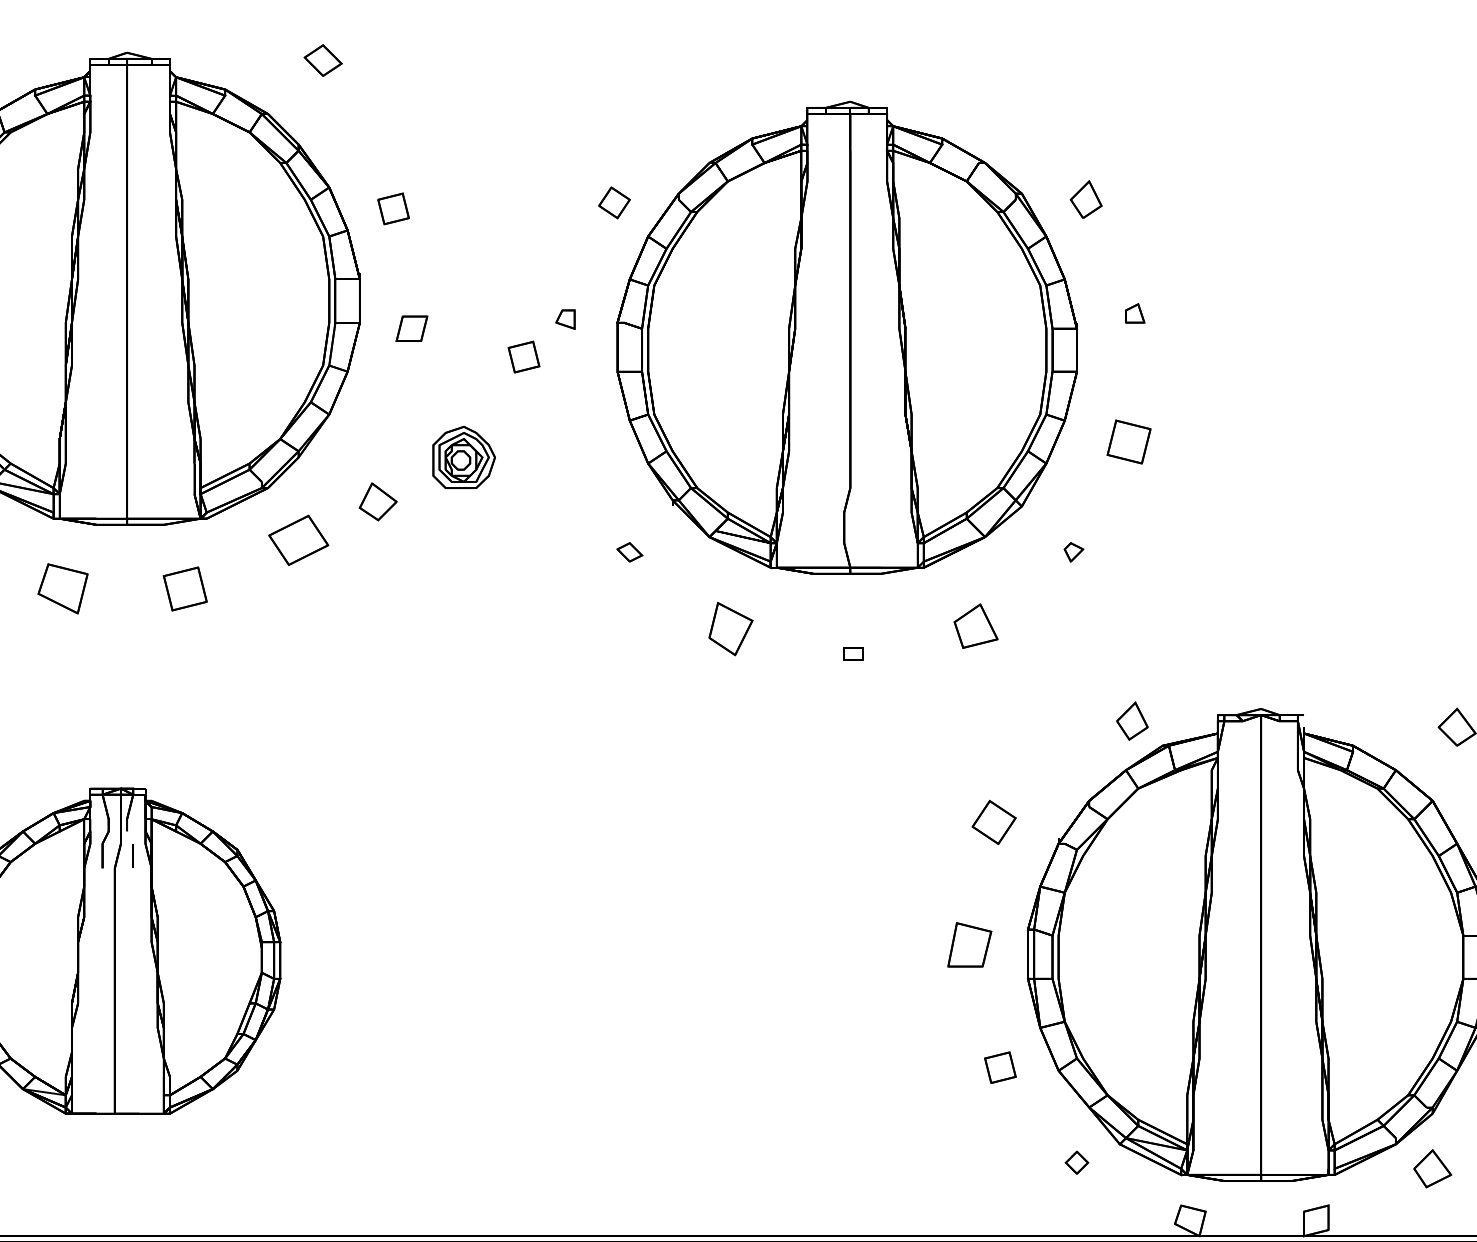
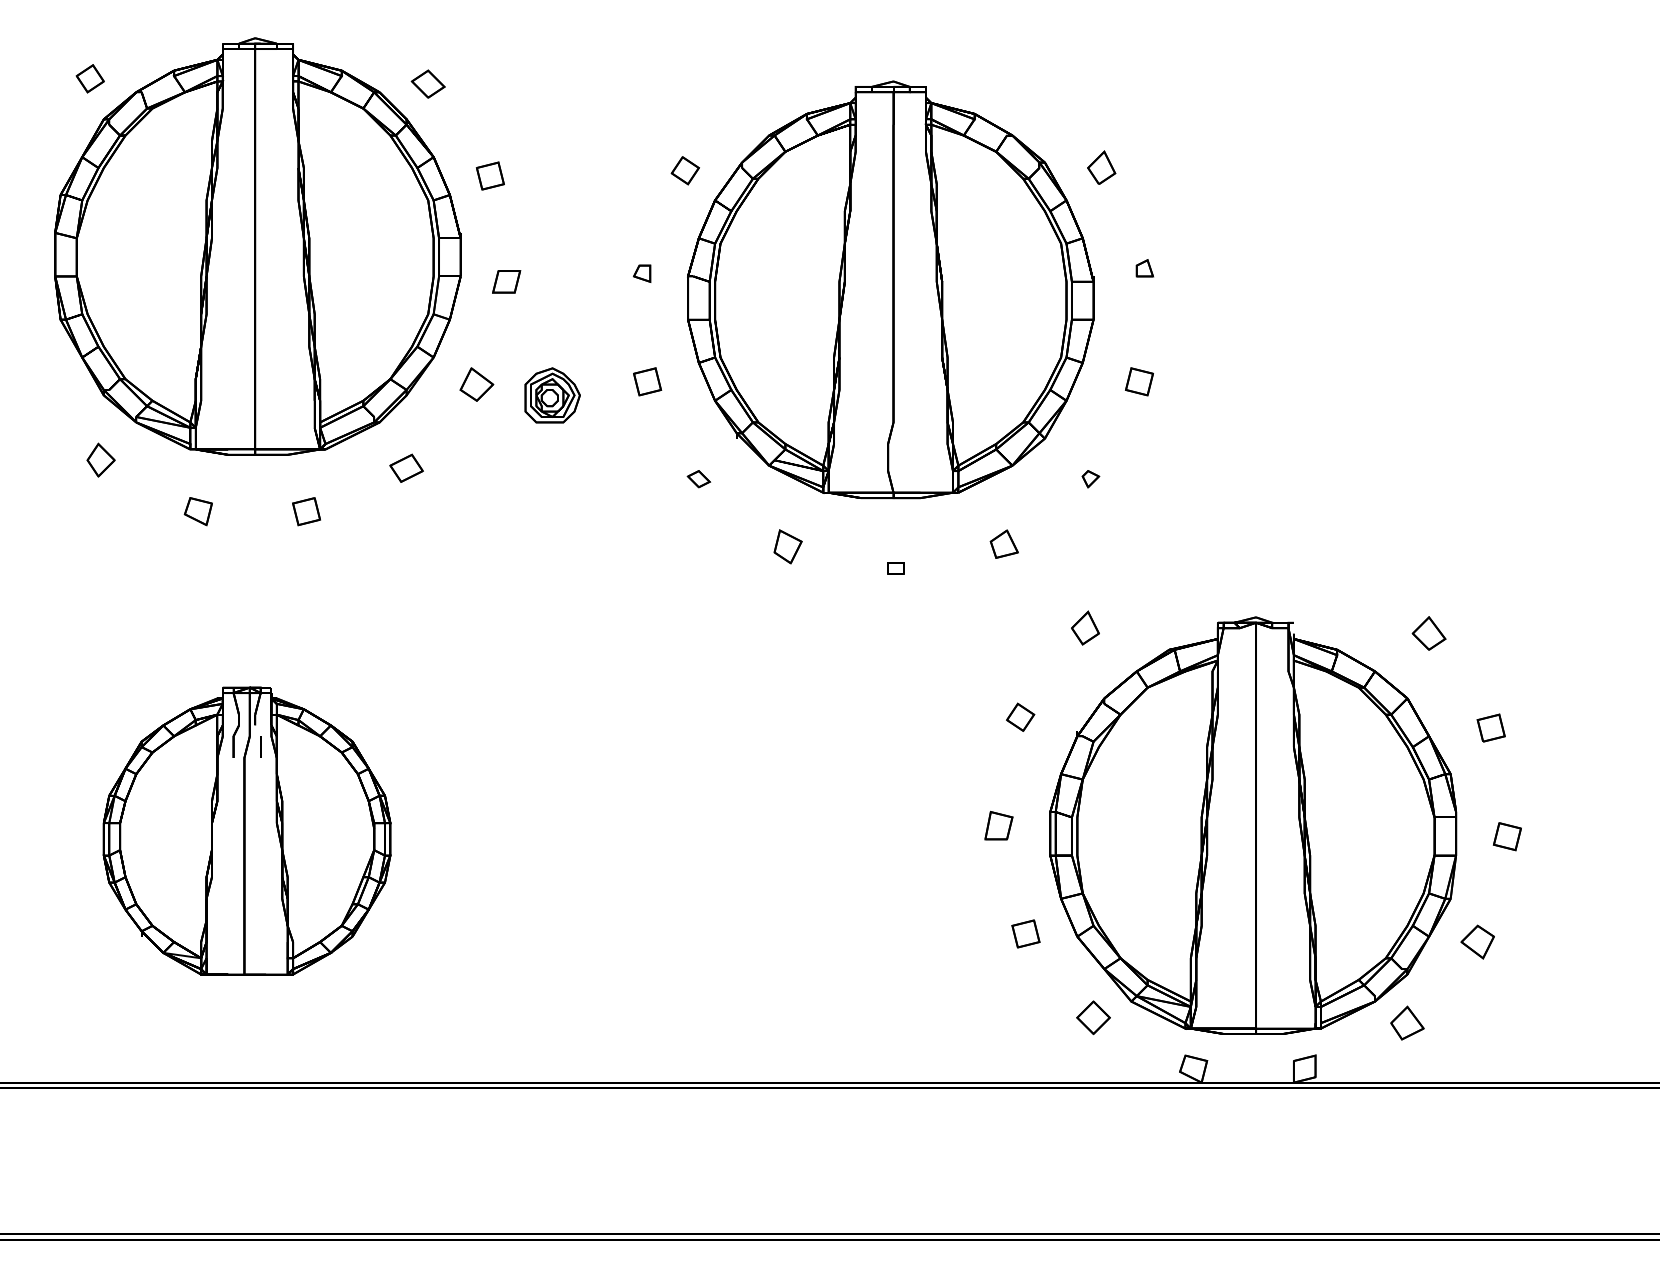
part: (322, 59) -> (427, 83), moved
part: (523, 356) -> (647, 381), moved
part: (1129, 441) -> (1139, 381), size x0.71
part: (377, 501) -> (476, 384), moved
part: (298, 539) -> (406, 467), size x0.62
part: (61, 589) -> (197, 511), size x0.62
part: (185, 589) -> (306, 511), size x0.71
part: (974, 625) -> (1003, 543), size x0.71
part: (730, 628) -> (787, 546), size x0.71
part: (1132, 720) -> (1085, 627), moved
part: (994, 821) -> (1020, 716), size x0.71
part: (969, 944) -> (998, 825), size x0.71
part: (1076, 1162) -> (1093, 1017), size x1.67

